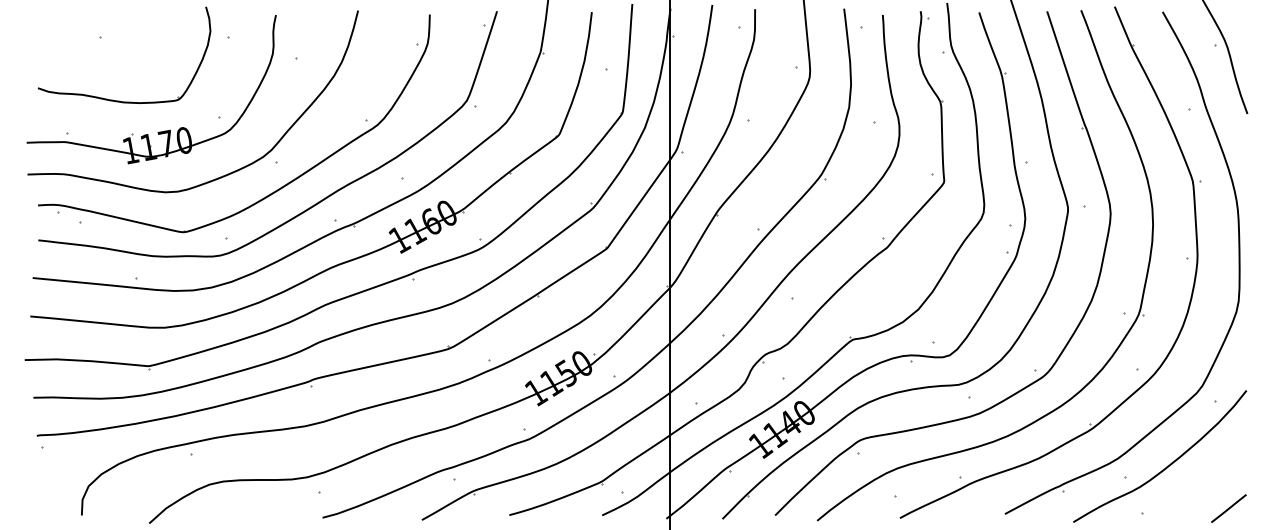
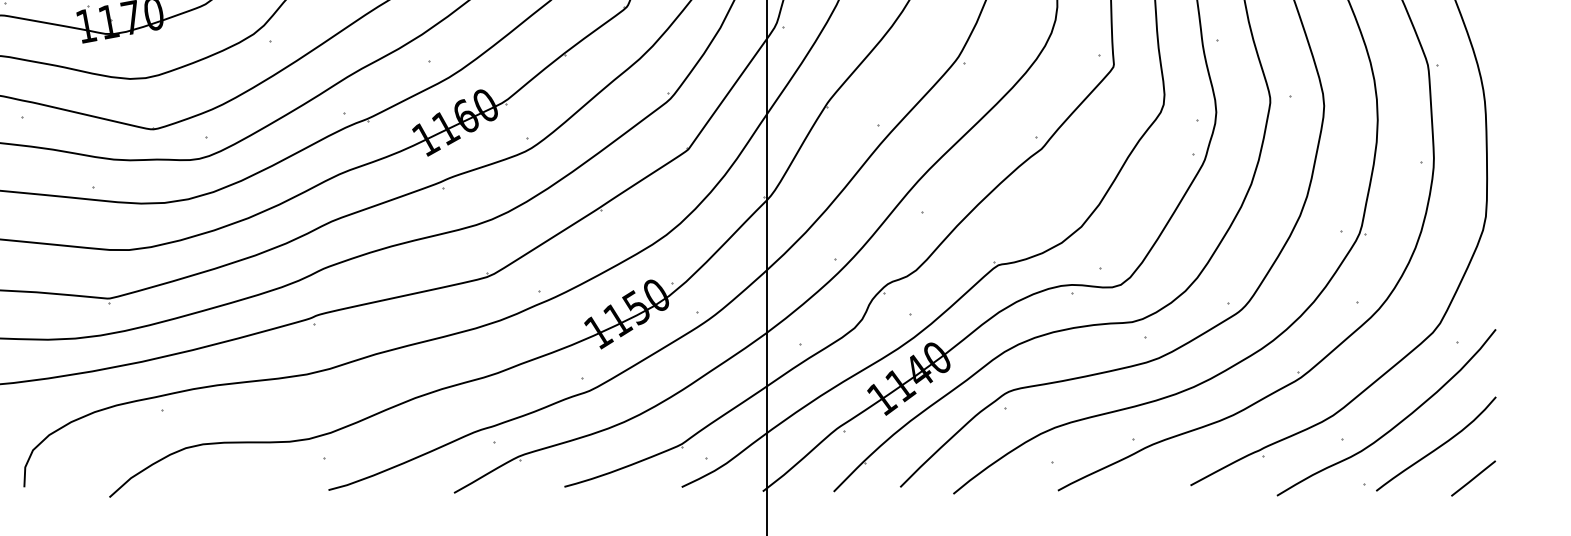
curve: (1201, 482) -> (1438, 445), added

